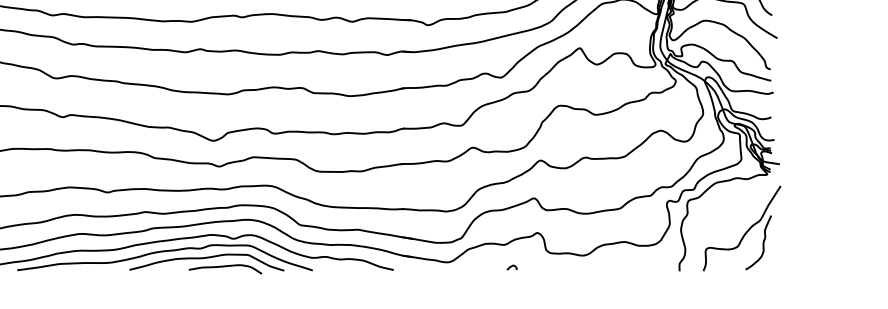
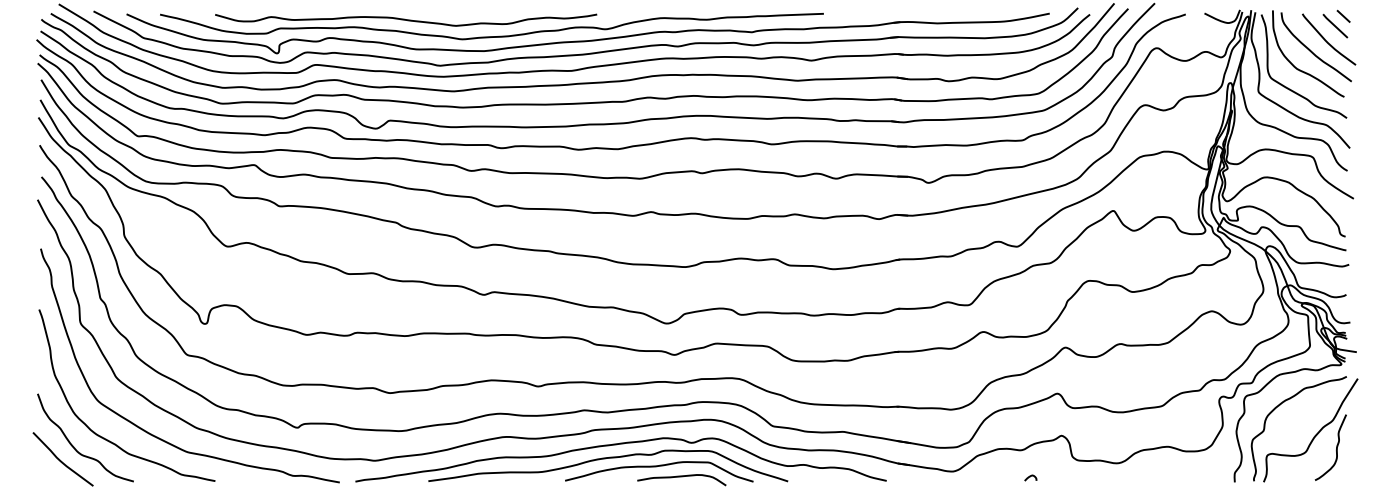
curve: (716, 208) -> (1279, 406), added

